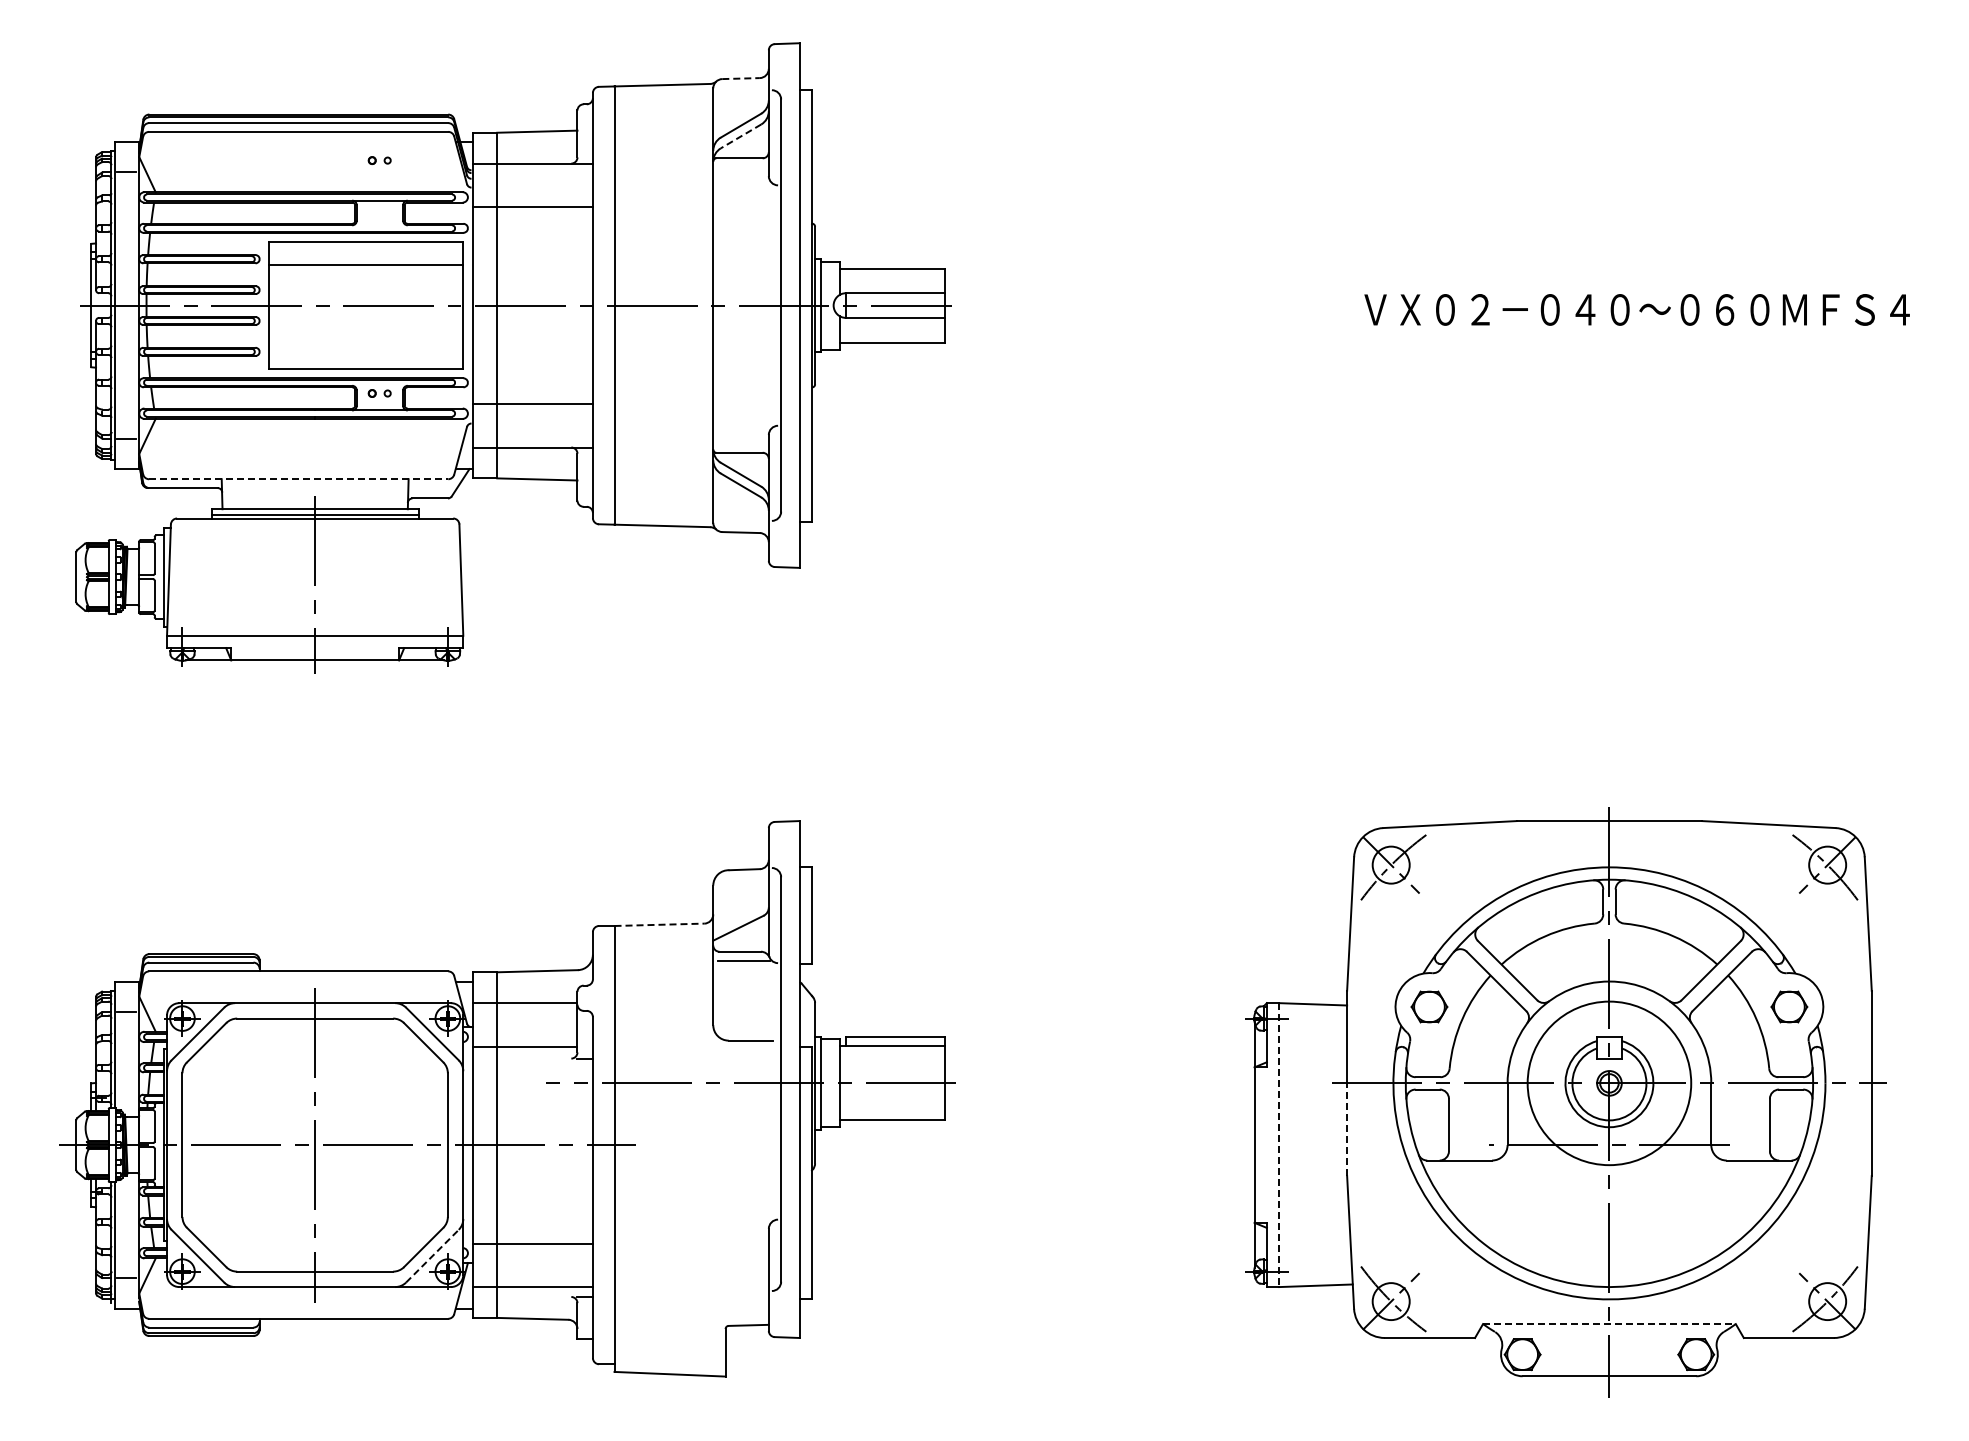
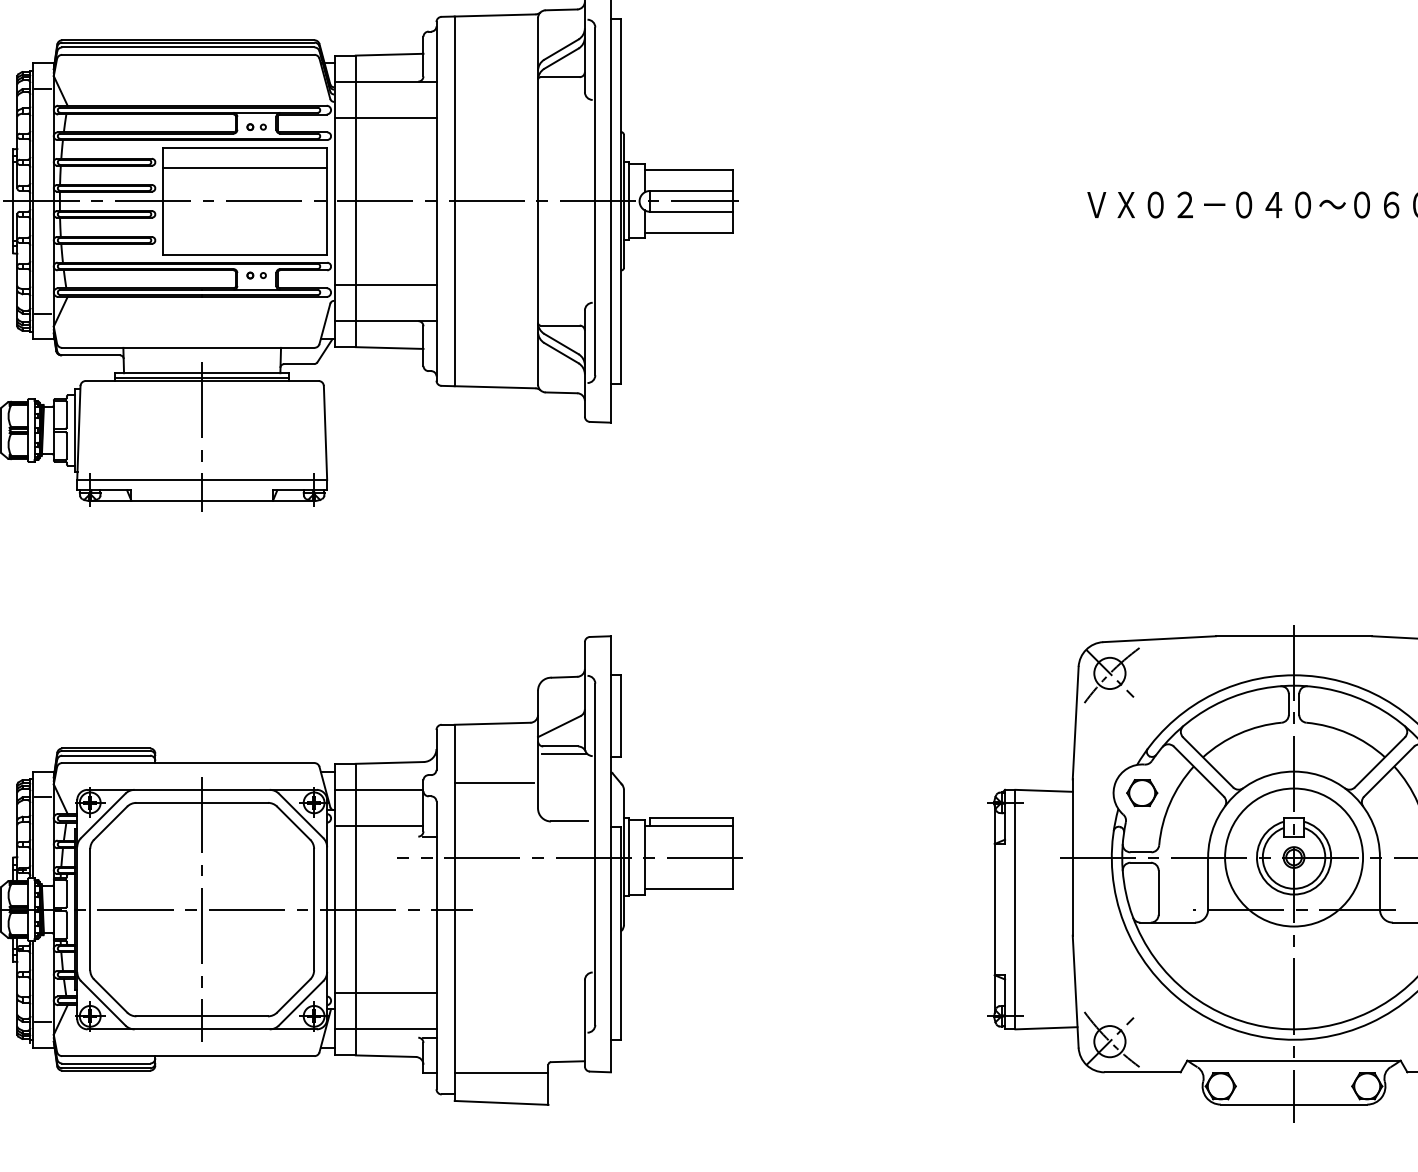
line: (741, 78) -> (561, 9), dashed -> solid
line: (740, 136) -> (561, 58), dashed -> solid
part: (379, 160) -> (256, 127), moved
line: (298, 479) -> (188, 348), dashed -> solid
line: (659, 924) -> (492, 723), dashed -> solid
line: (661, 994) -> (494, 782), added
line: (1347, 1129) -> (1073, 896), dashed -> solid
line: (1279, 1145) -> (1015, 909), dashed -> solid
line: (432, 1255) -> (301, 1002), dashed -> solid
line: (1609, 1324) -> (1294, 1060), dashed -> solid
line: (669, 1339) -> (501, 1073), added

